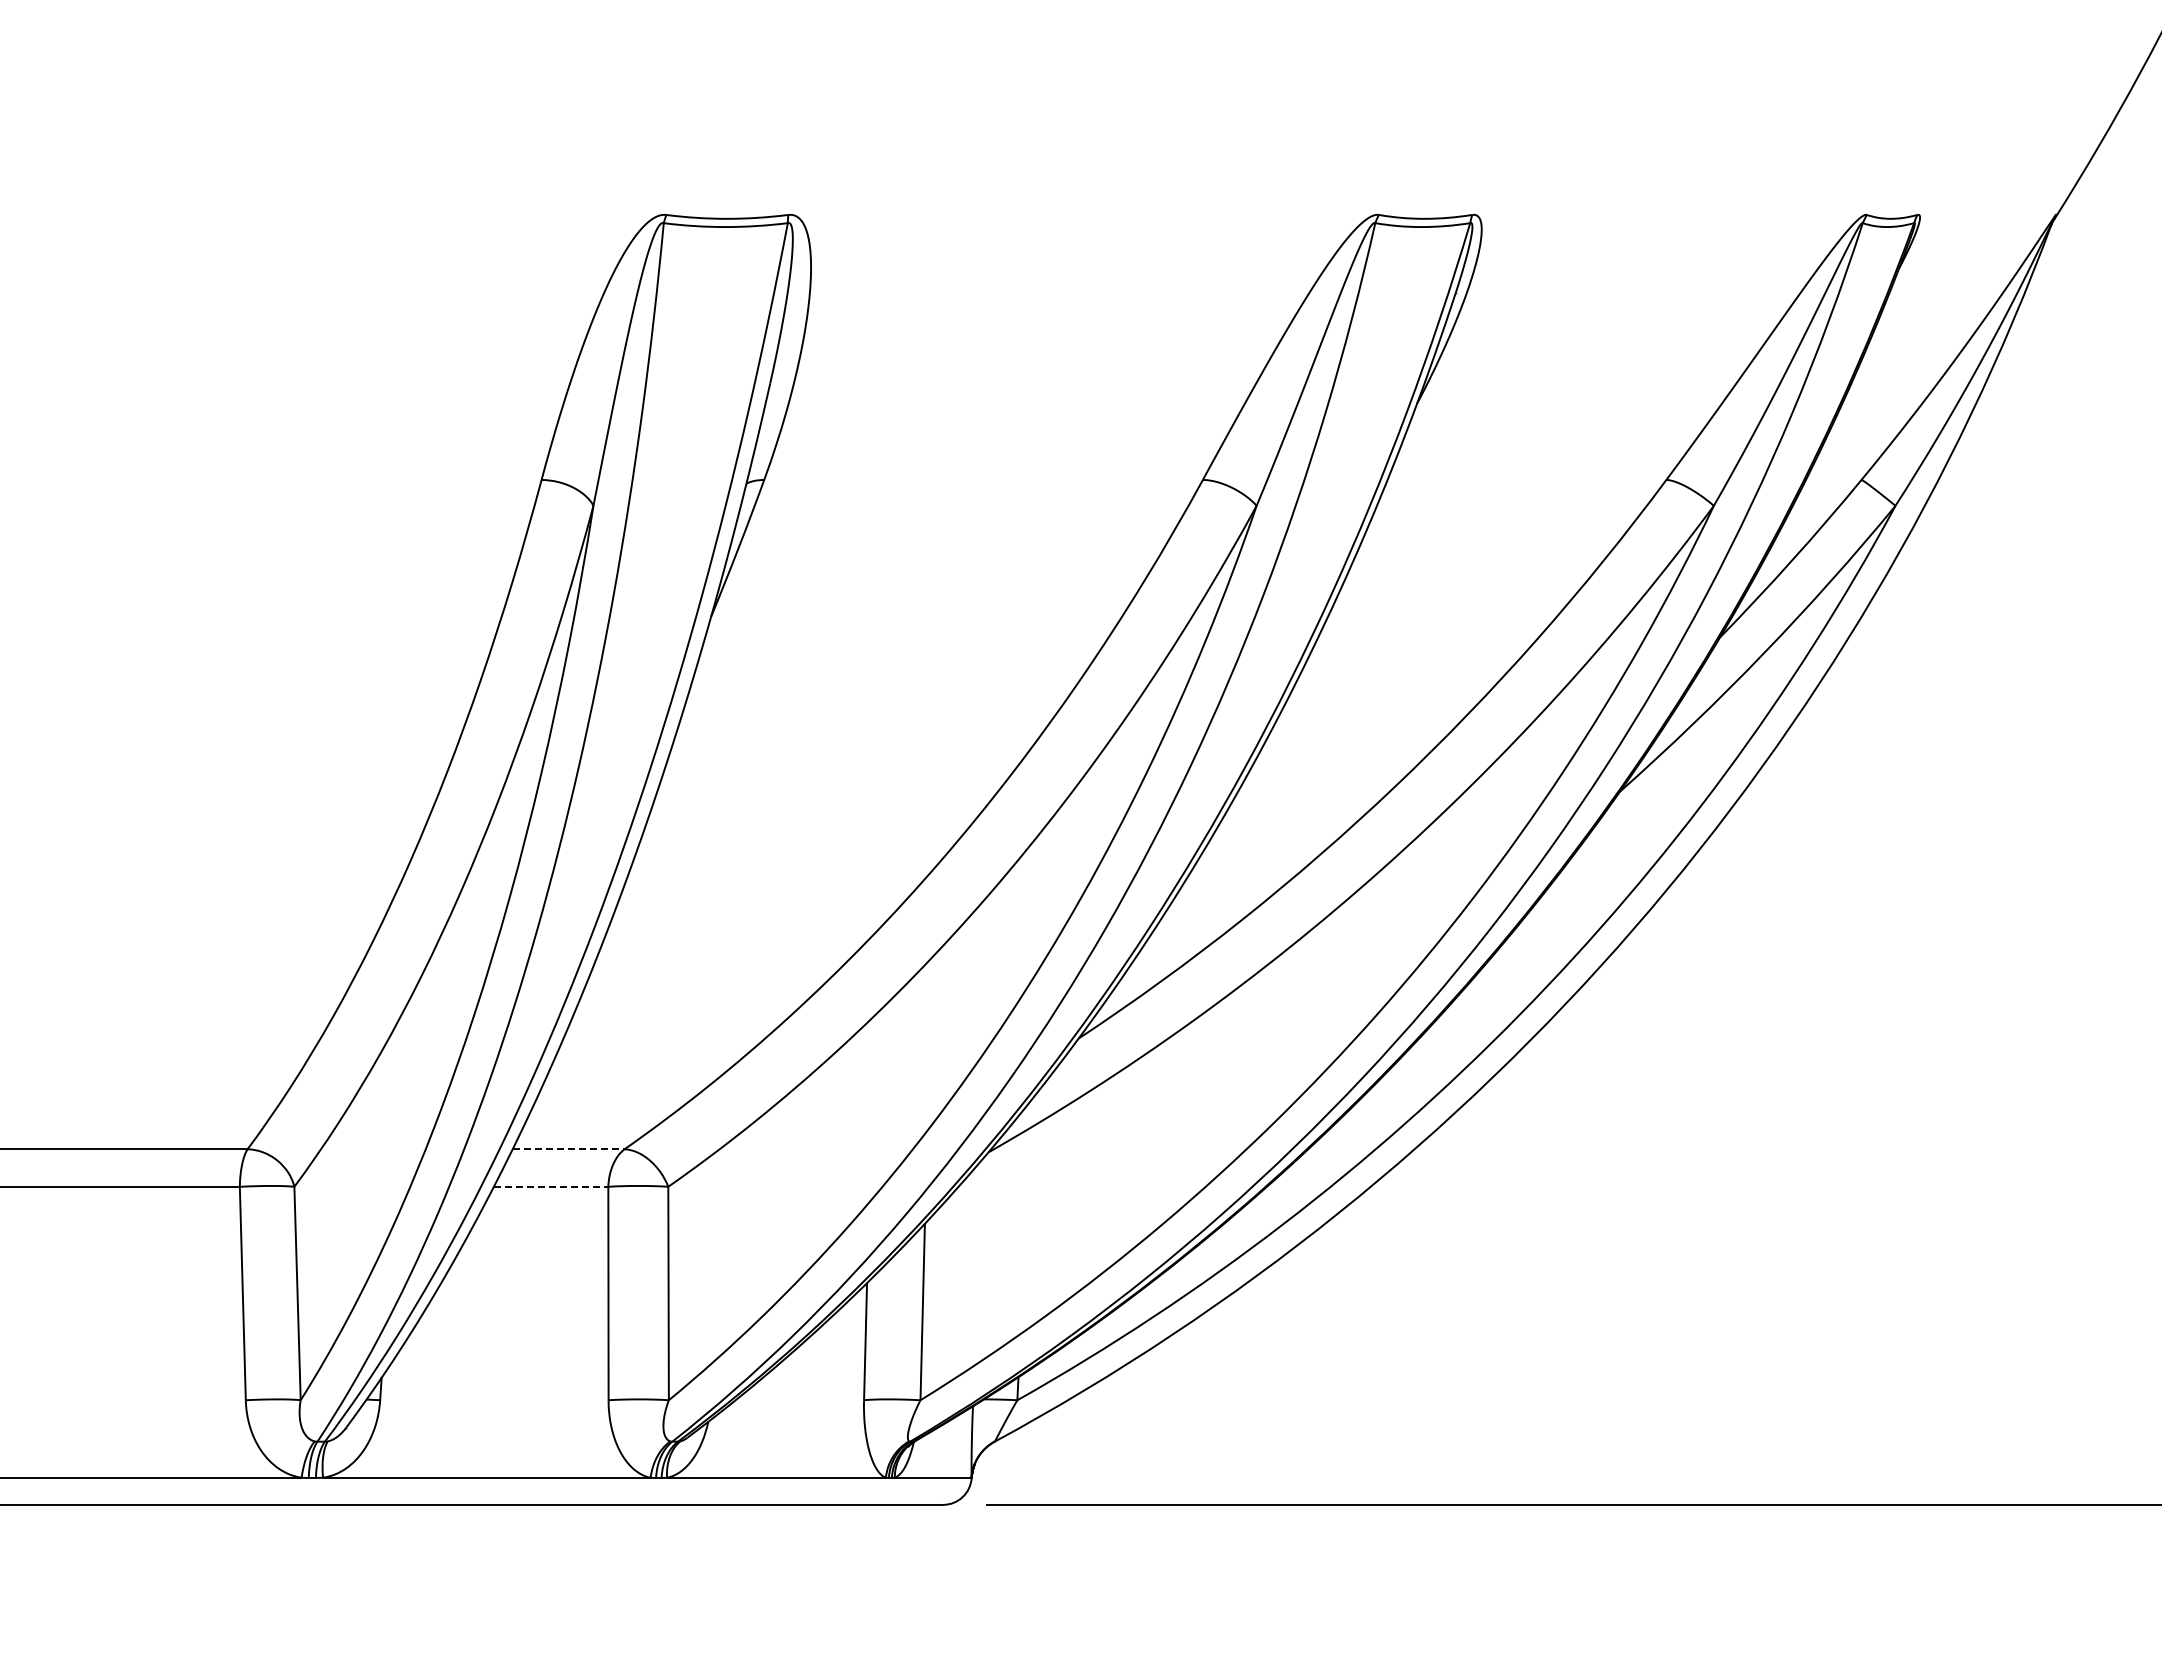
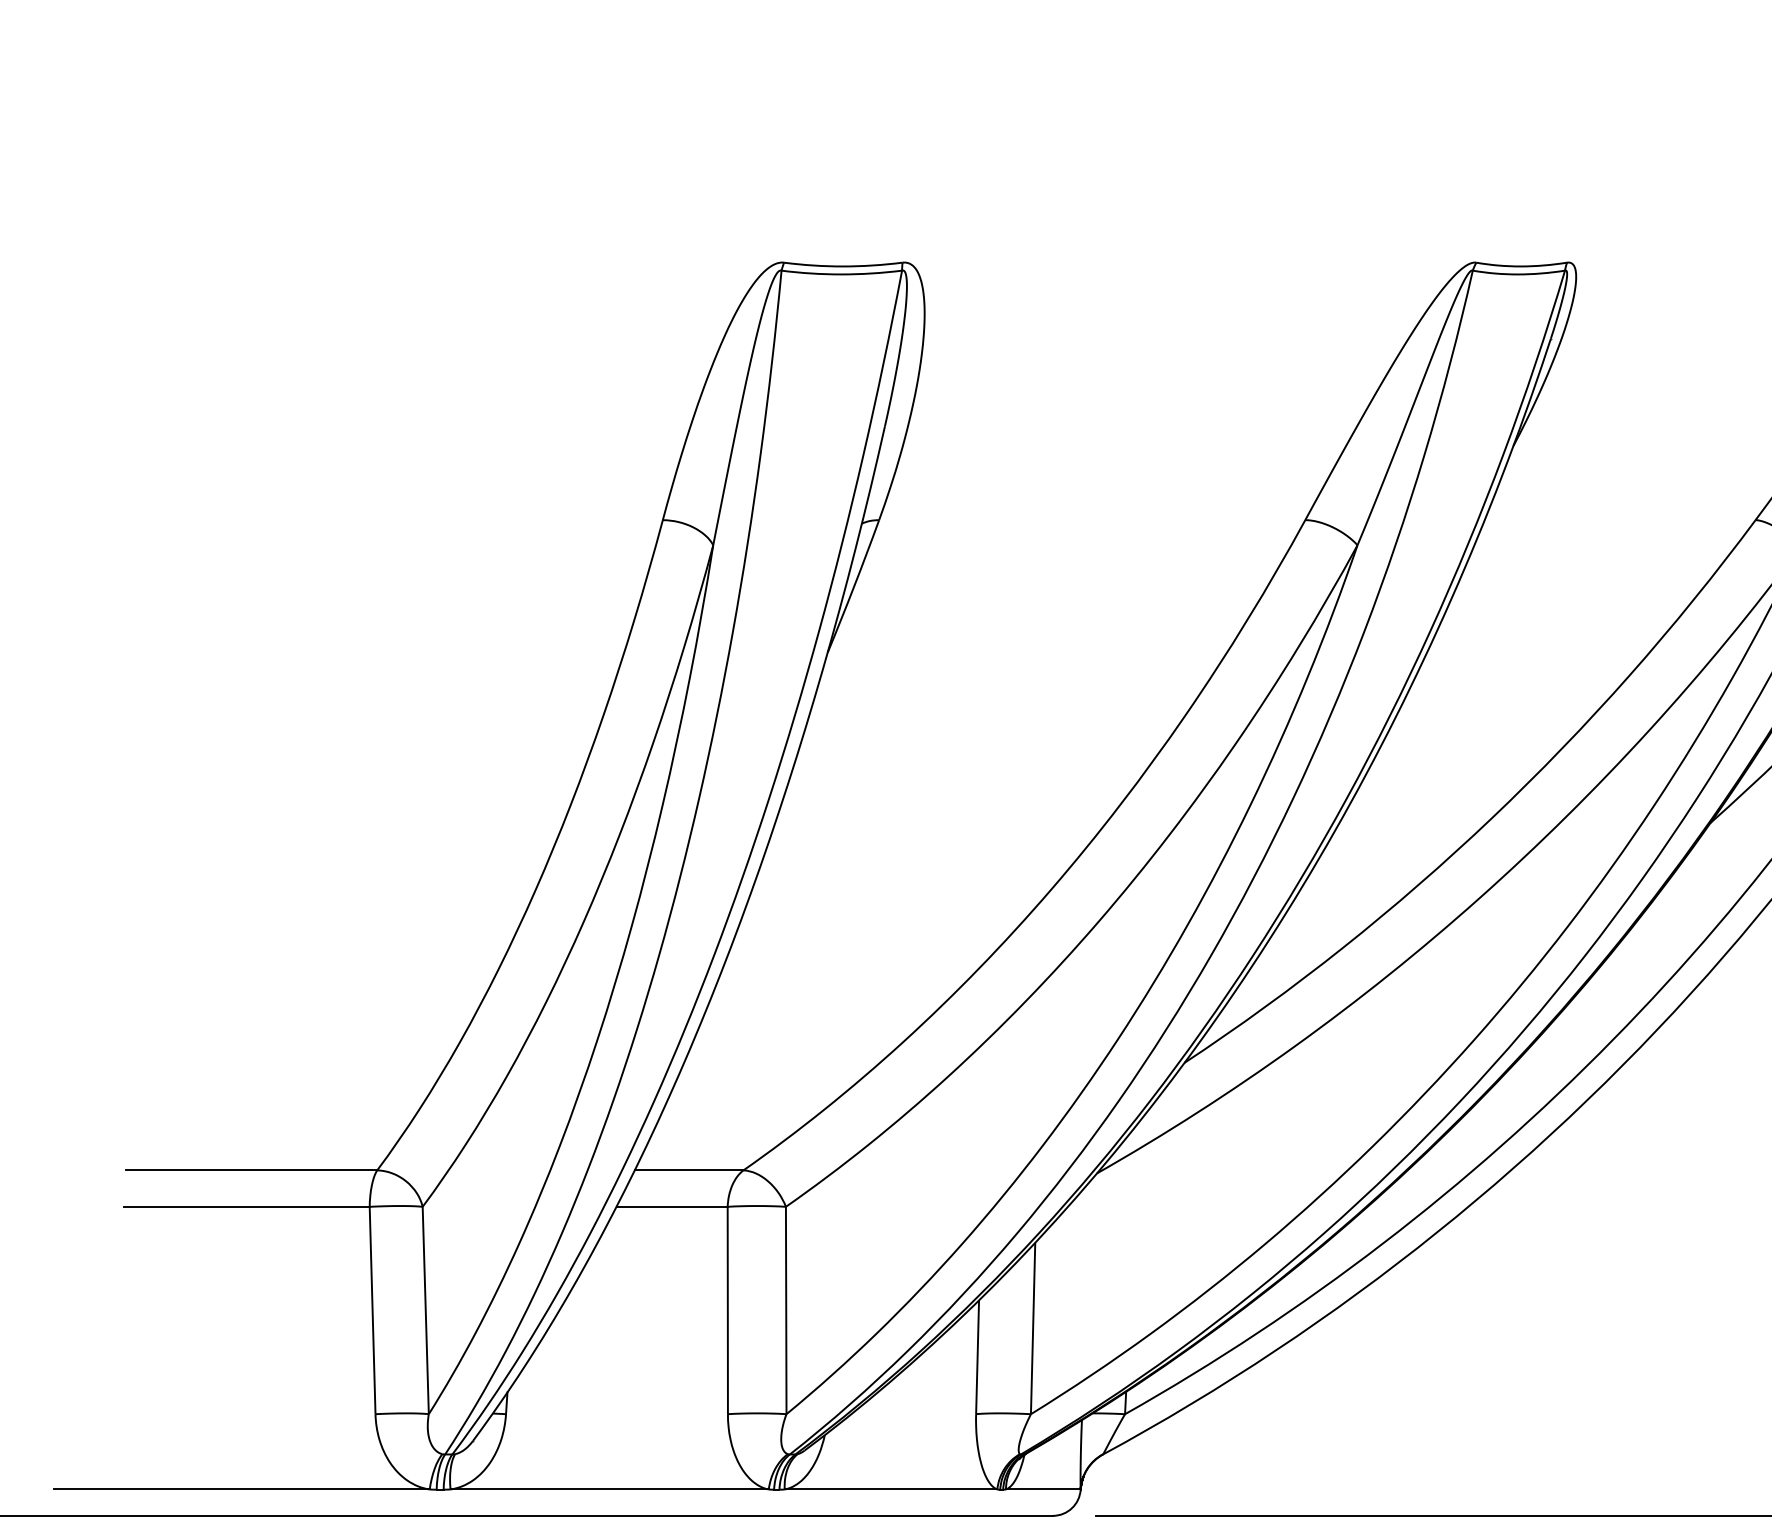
line: (568, 1149) -> (688, 1170), dashed -> solid
line: (551, 1186) -> (672, 1206), dashed -> solid

